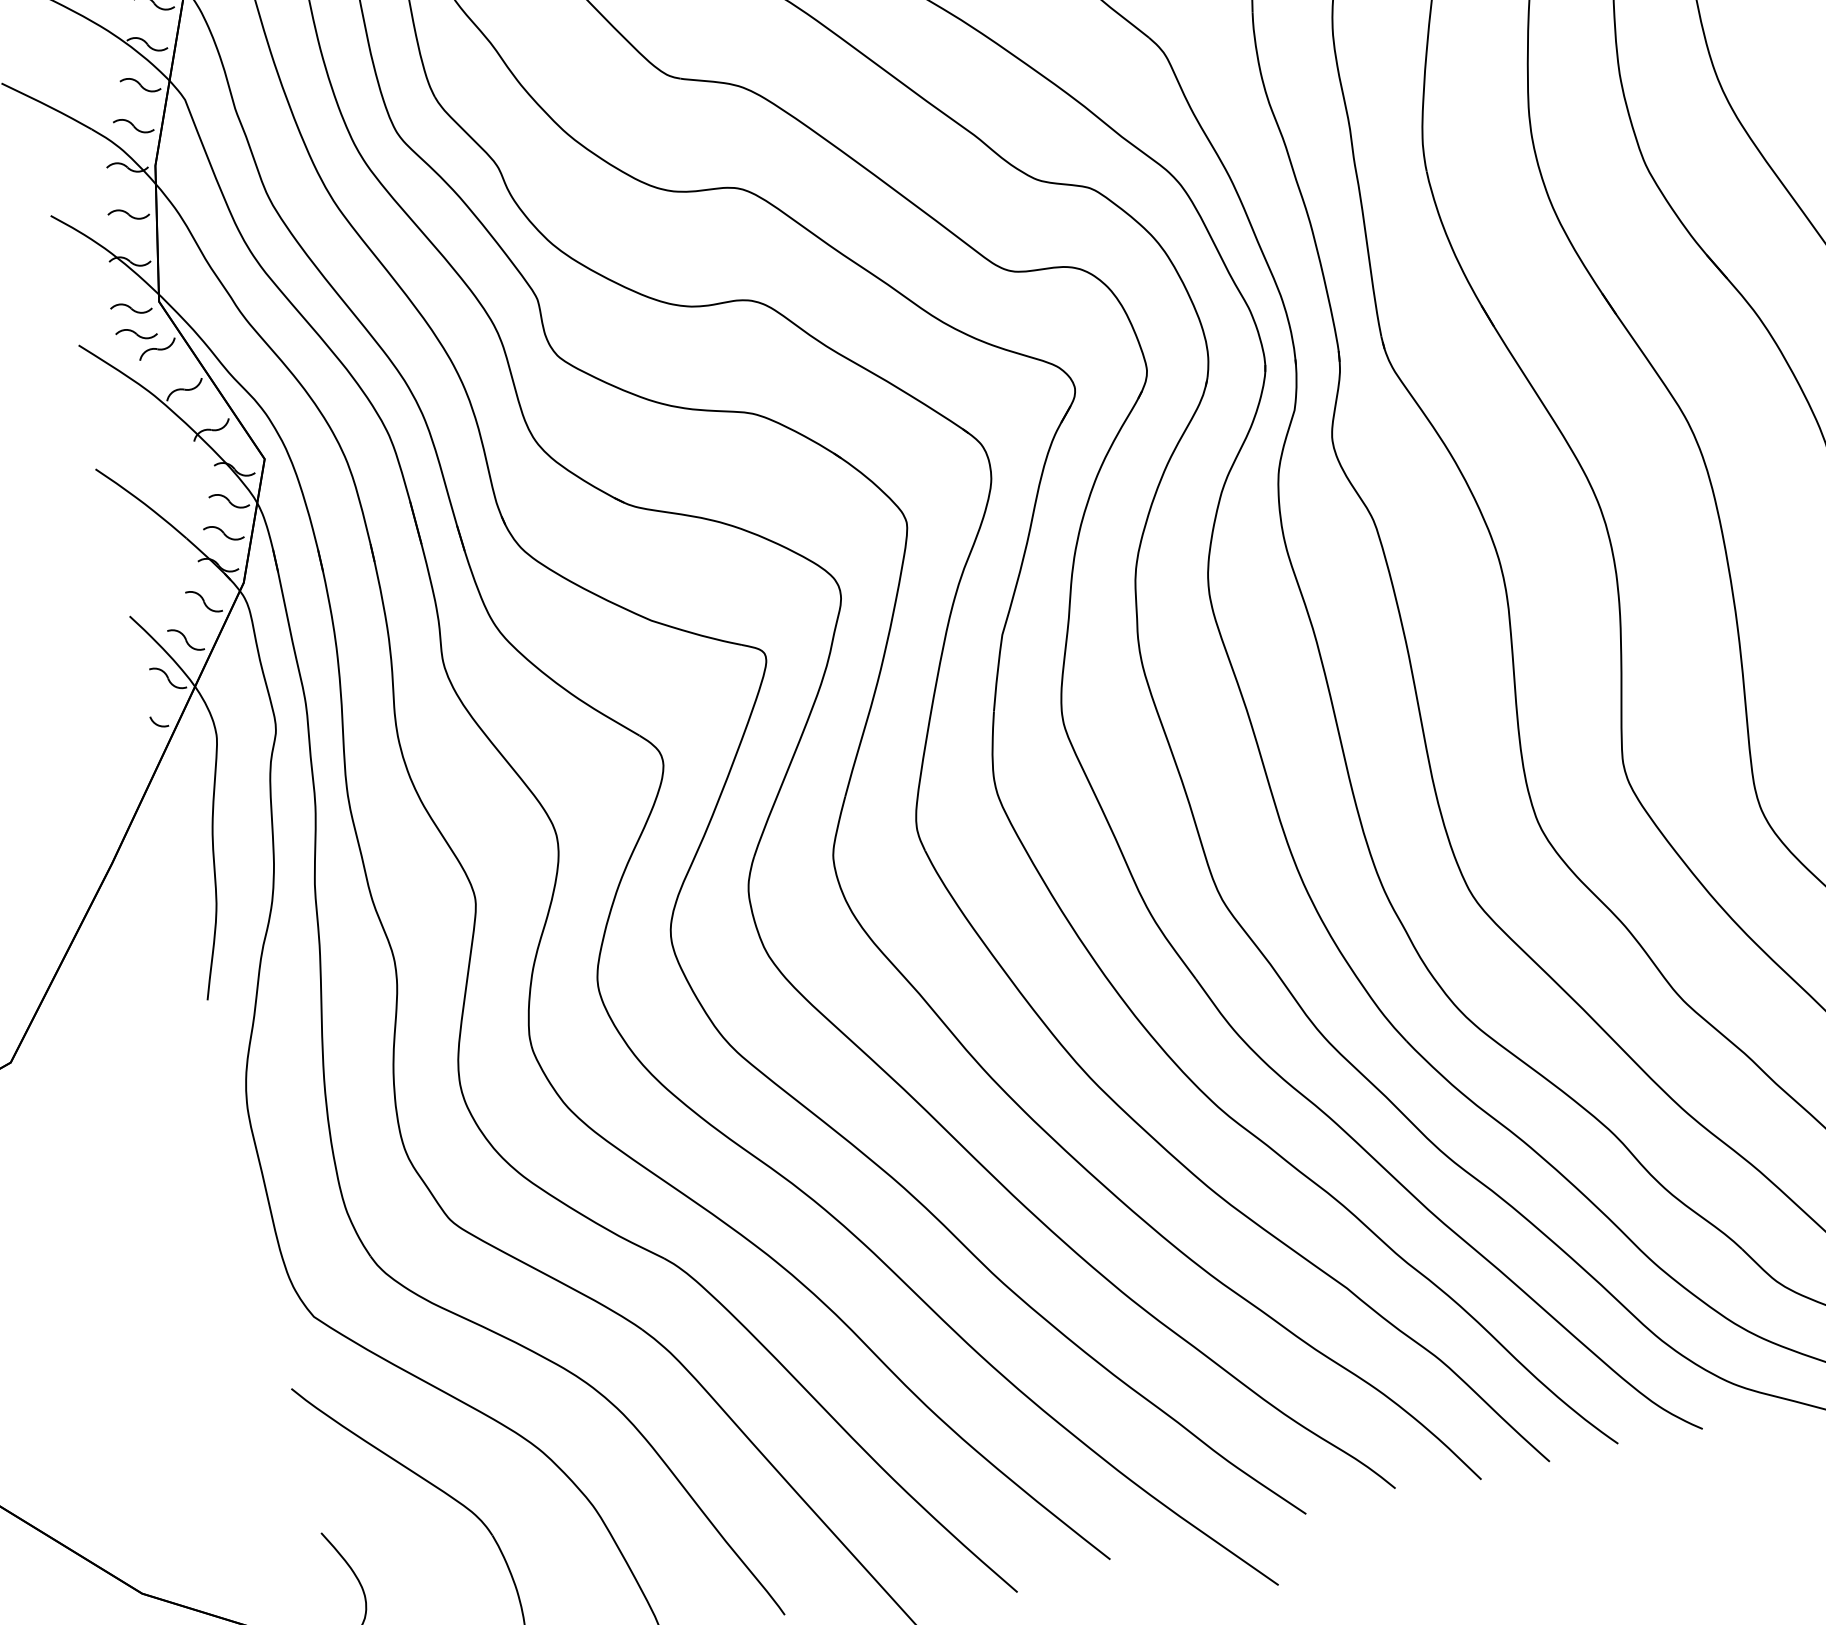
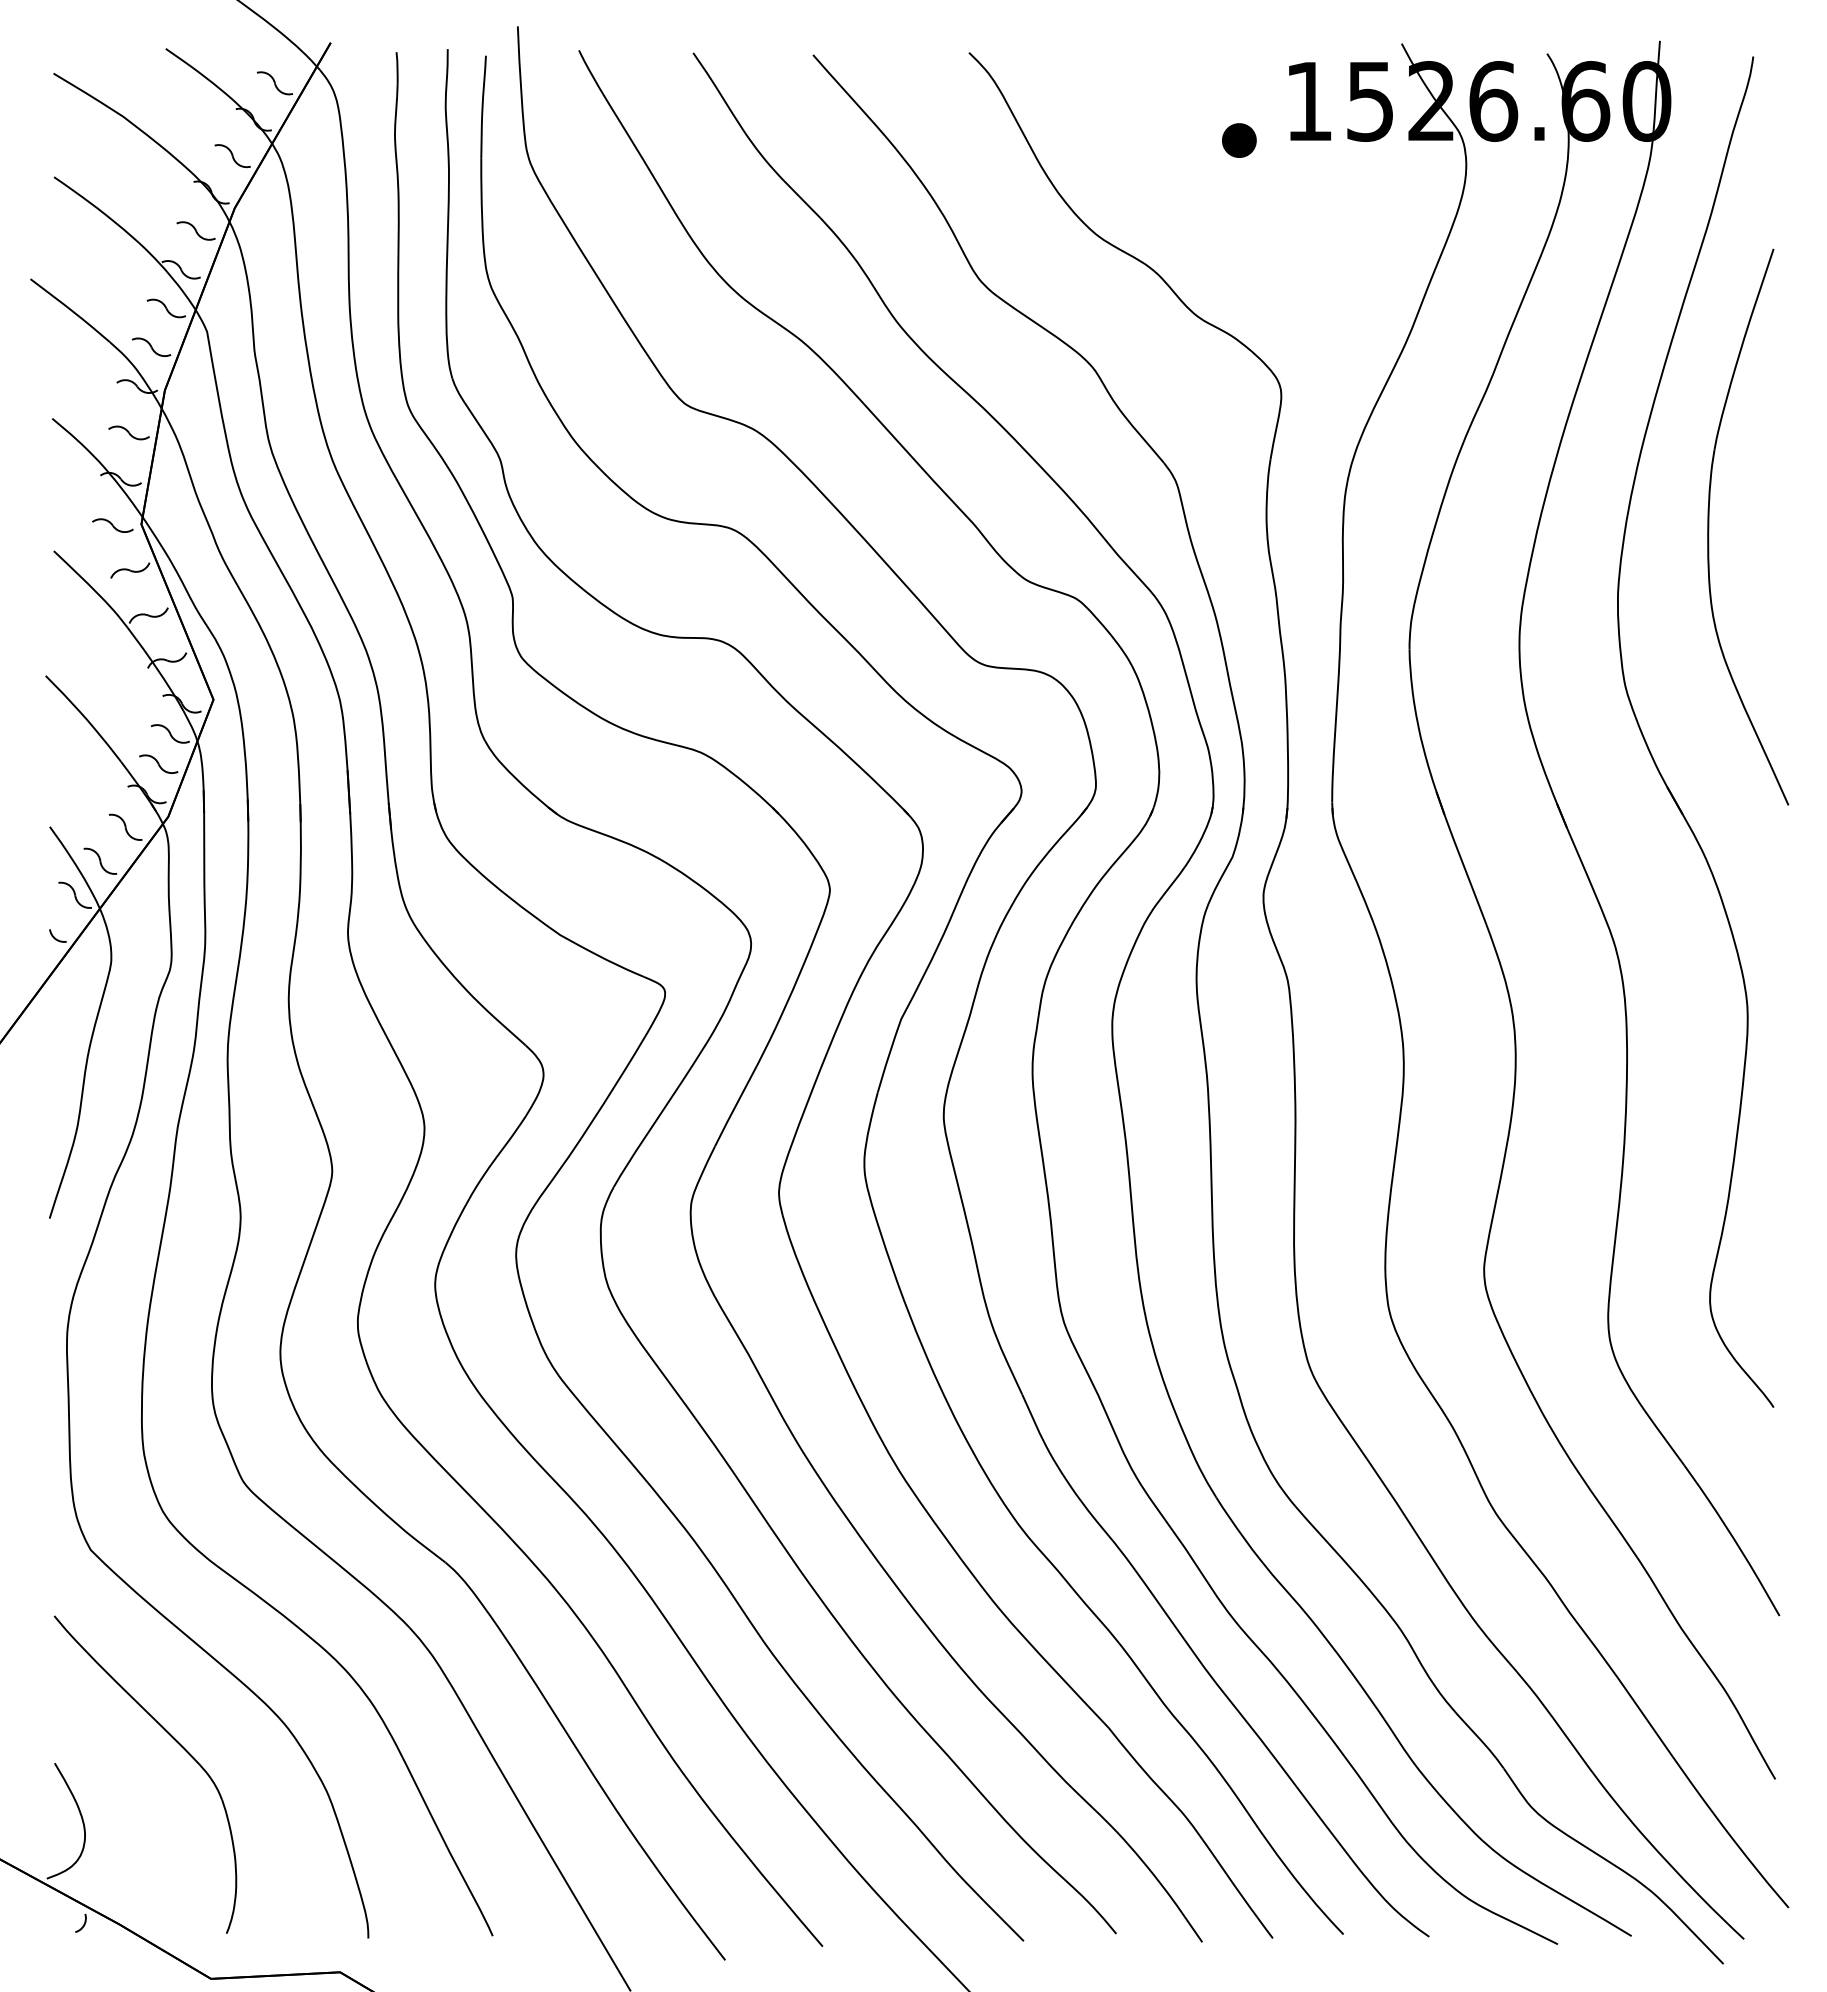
part: (136, 334) -> (112, 551), removed

